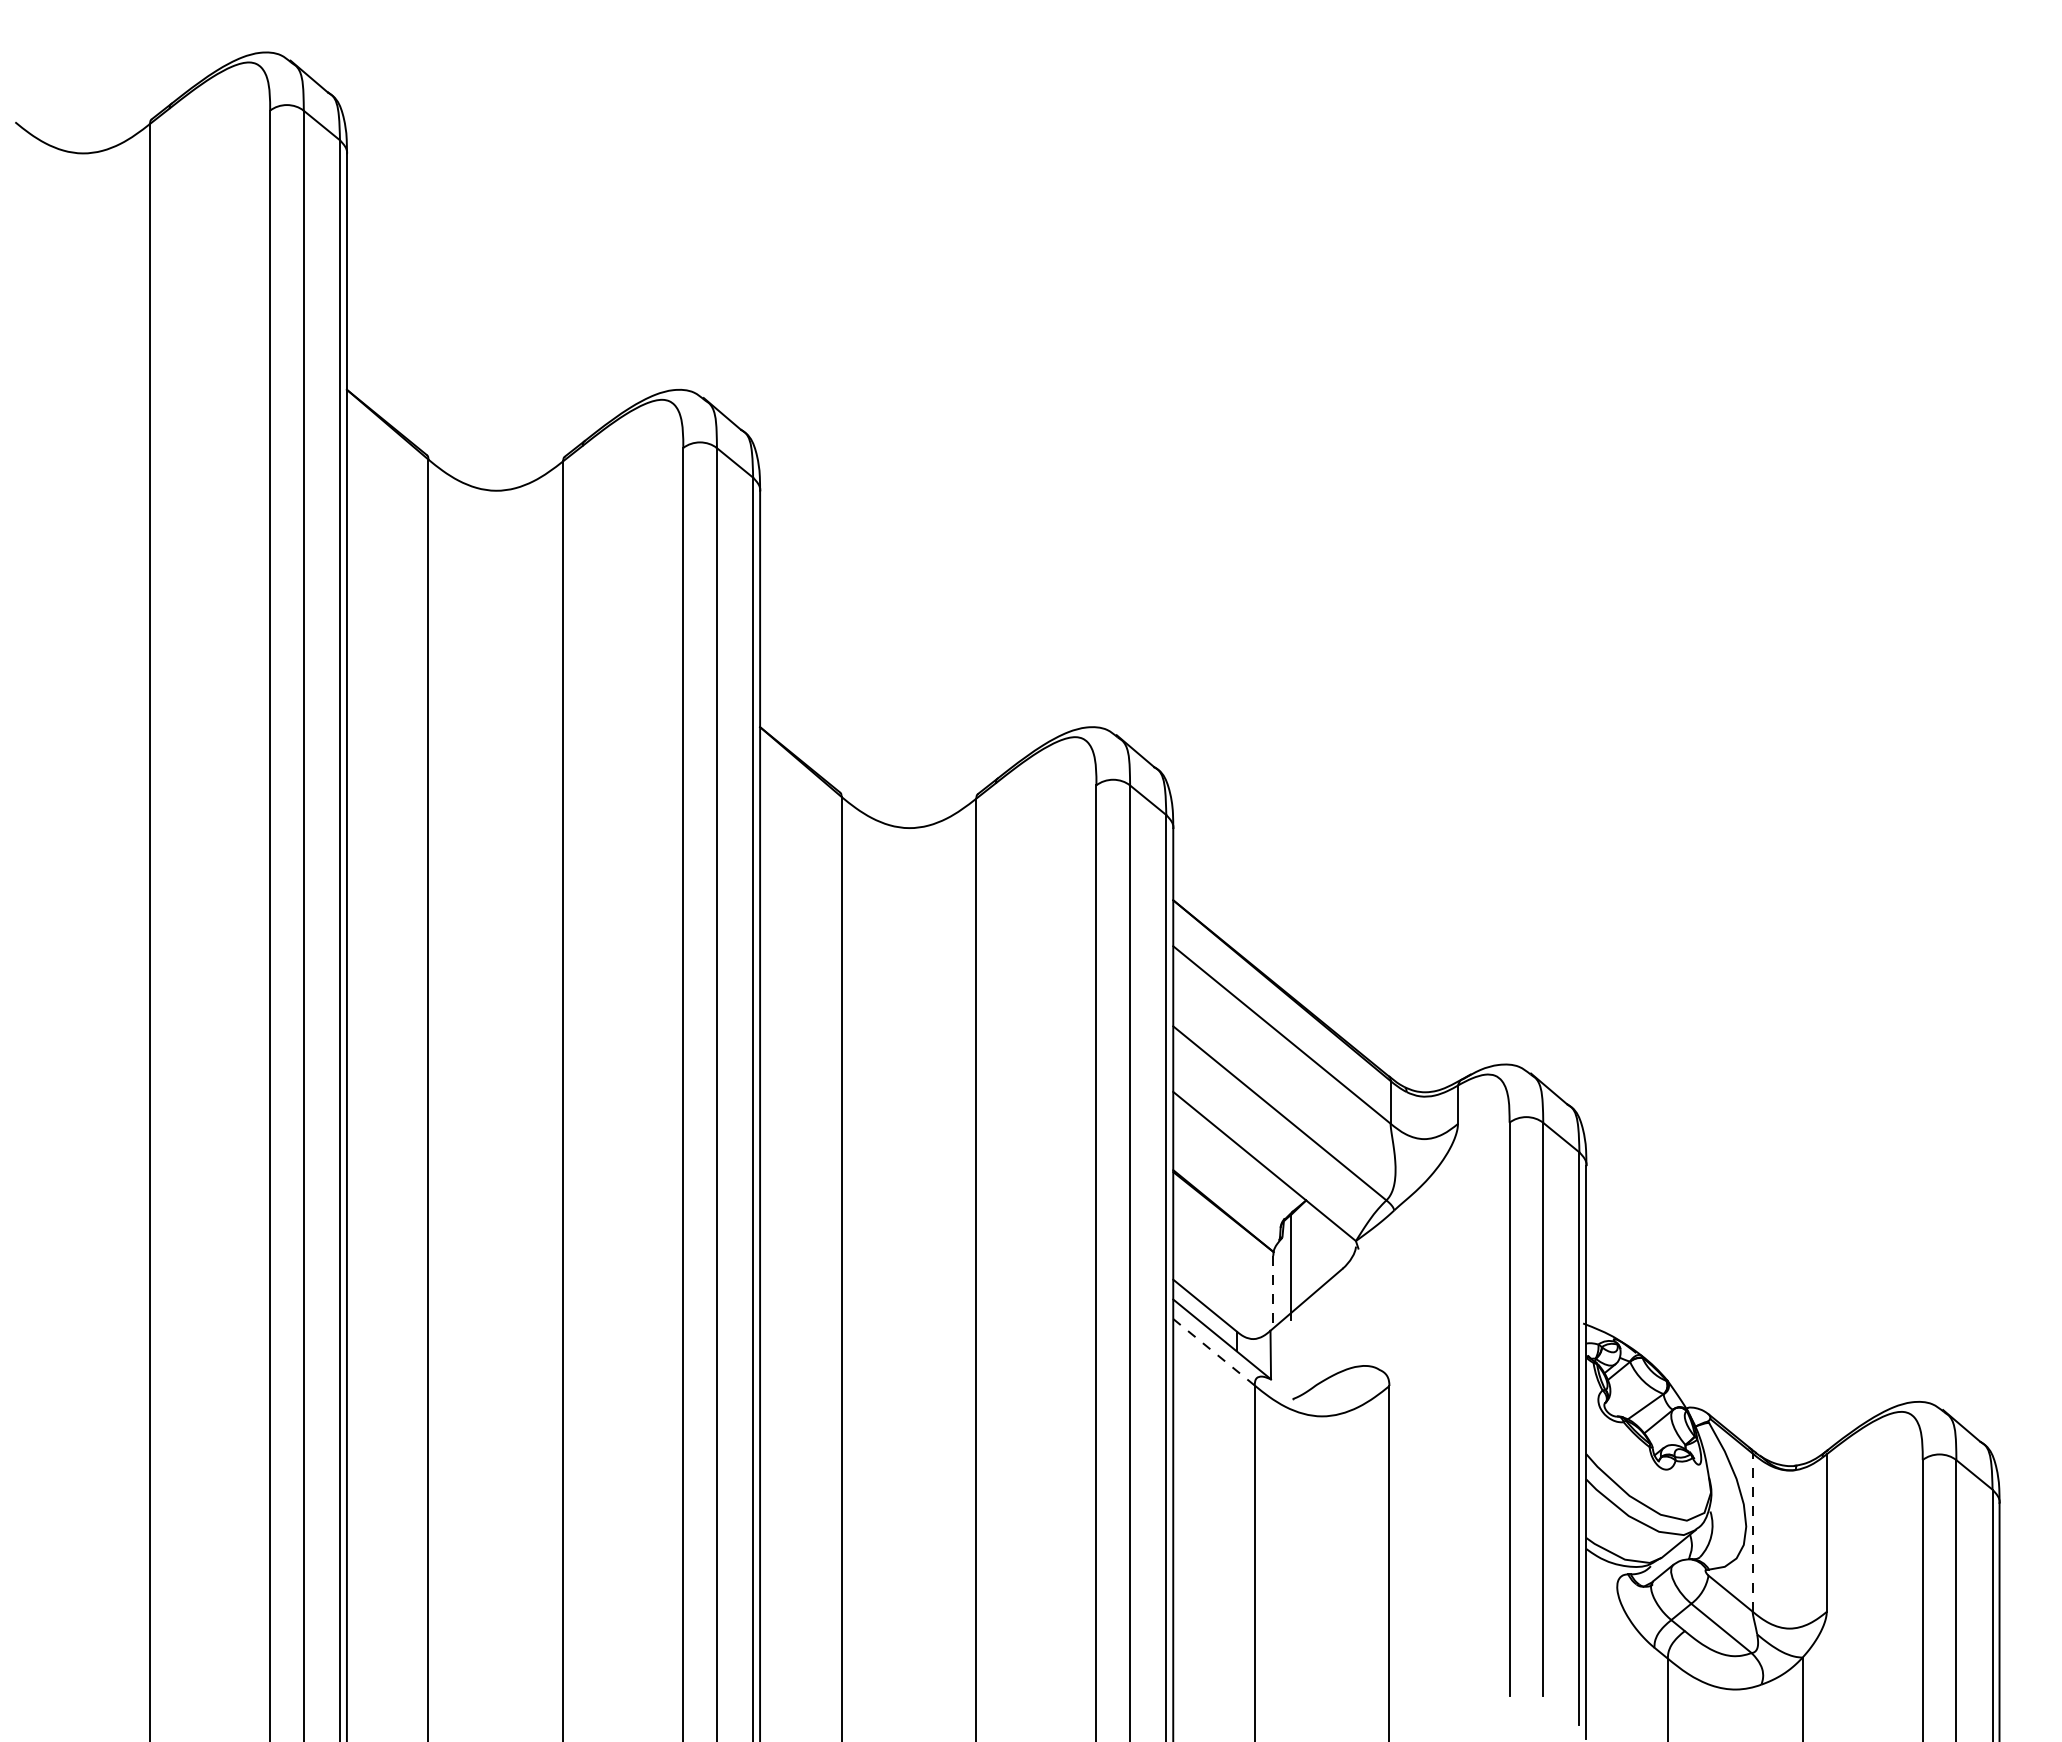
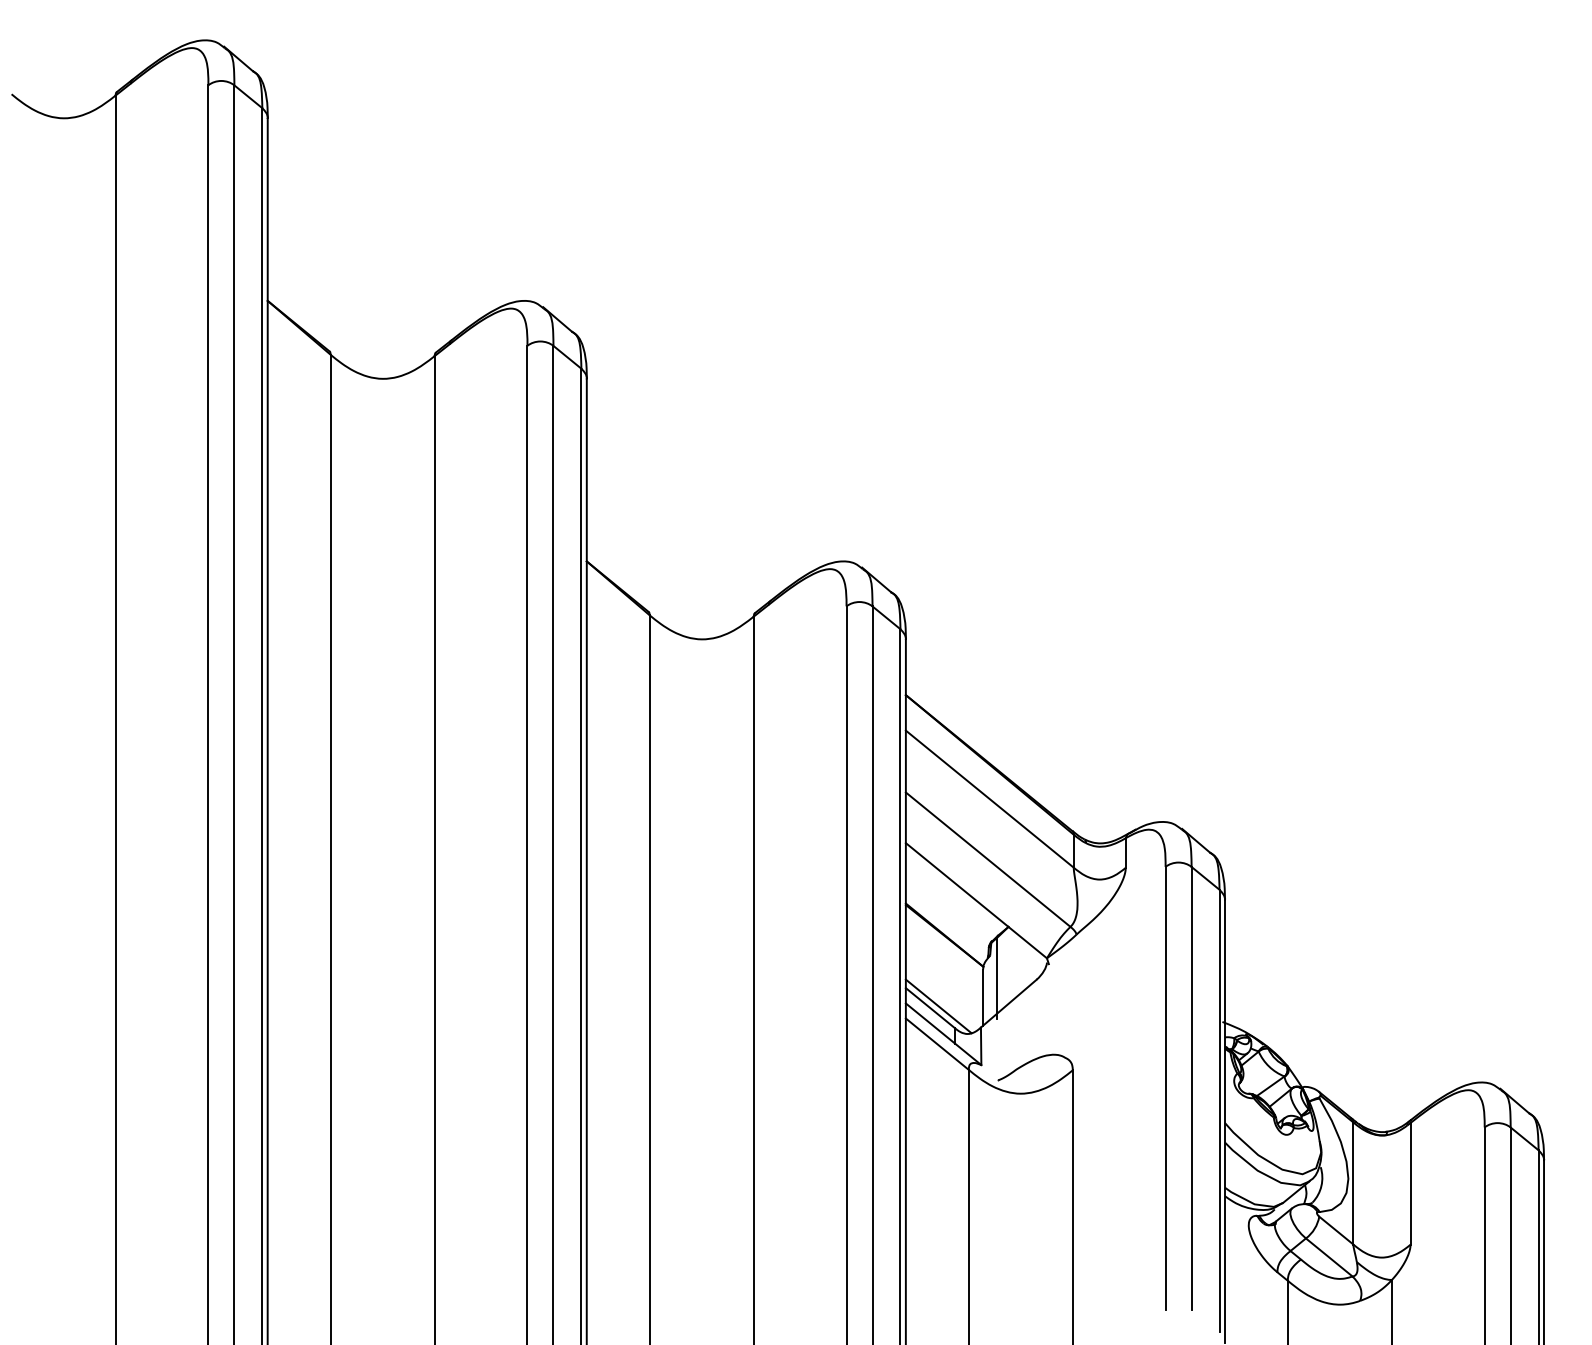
line: (1273, 1292) -> (983, 998), dashed -> solid
line: (1215, 1303) -> (938, 1006), added
line: (1214, 1352) -> (937, 1044), dashed -> solid
line: (1752, 1532) -> (1353, 1183), dashed -> solid

